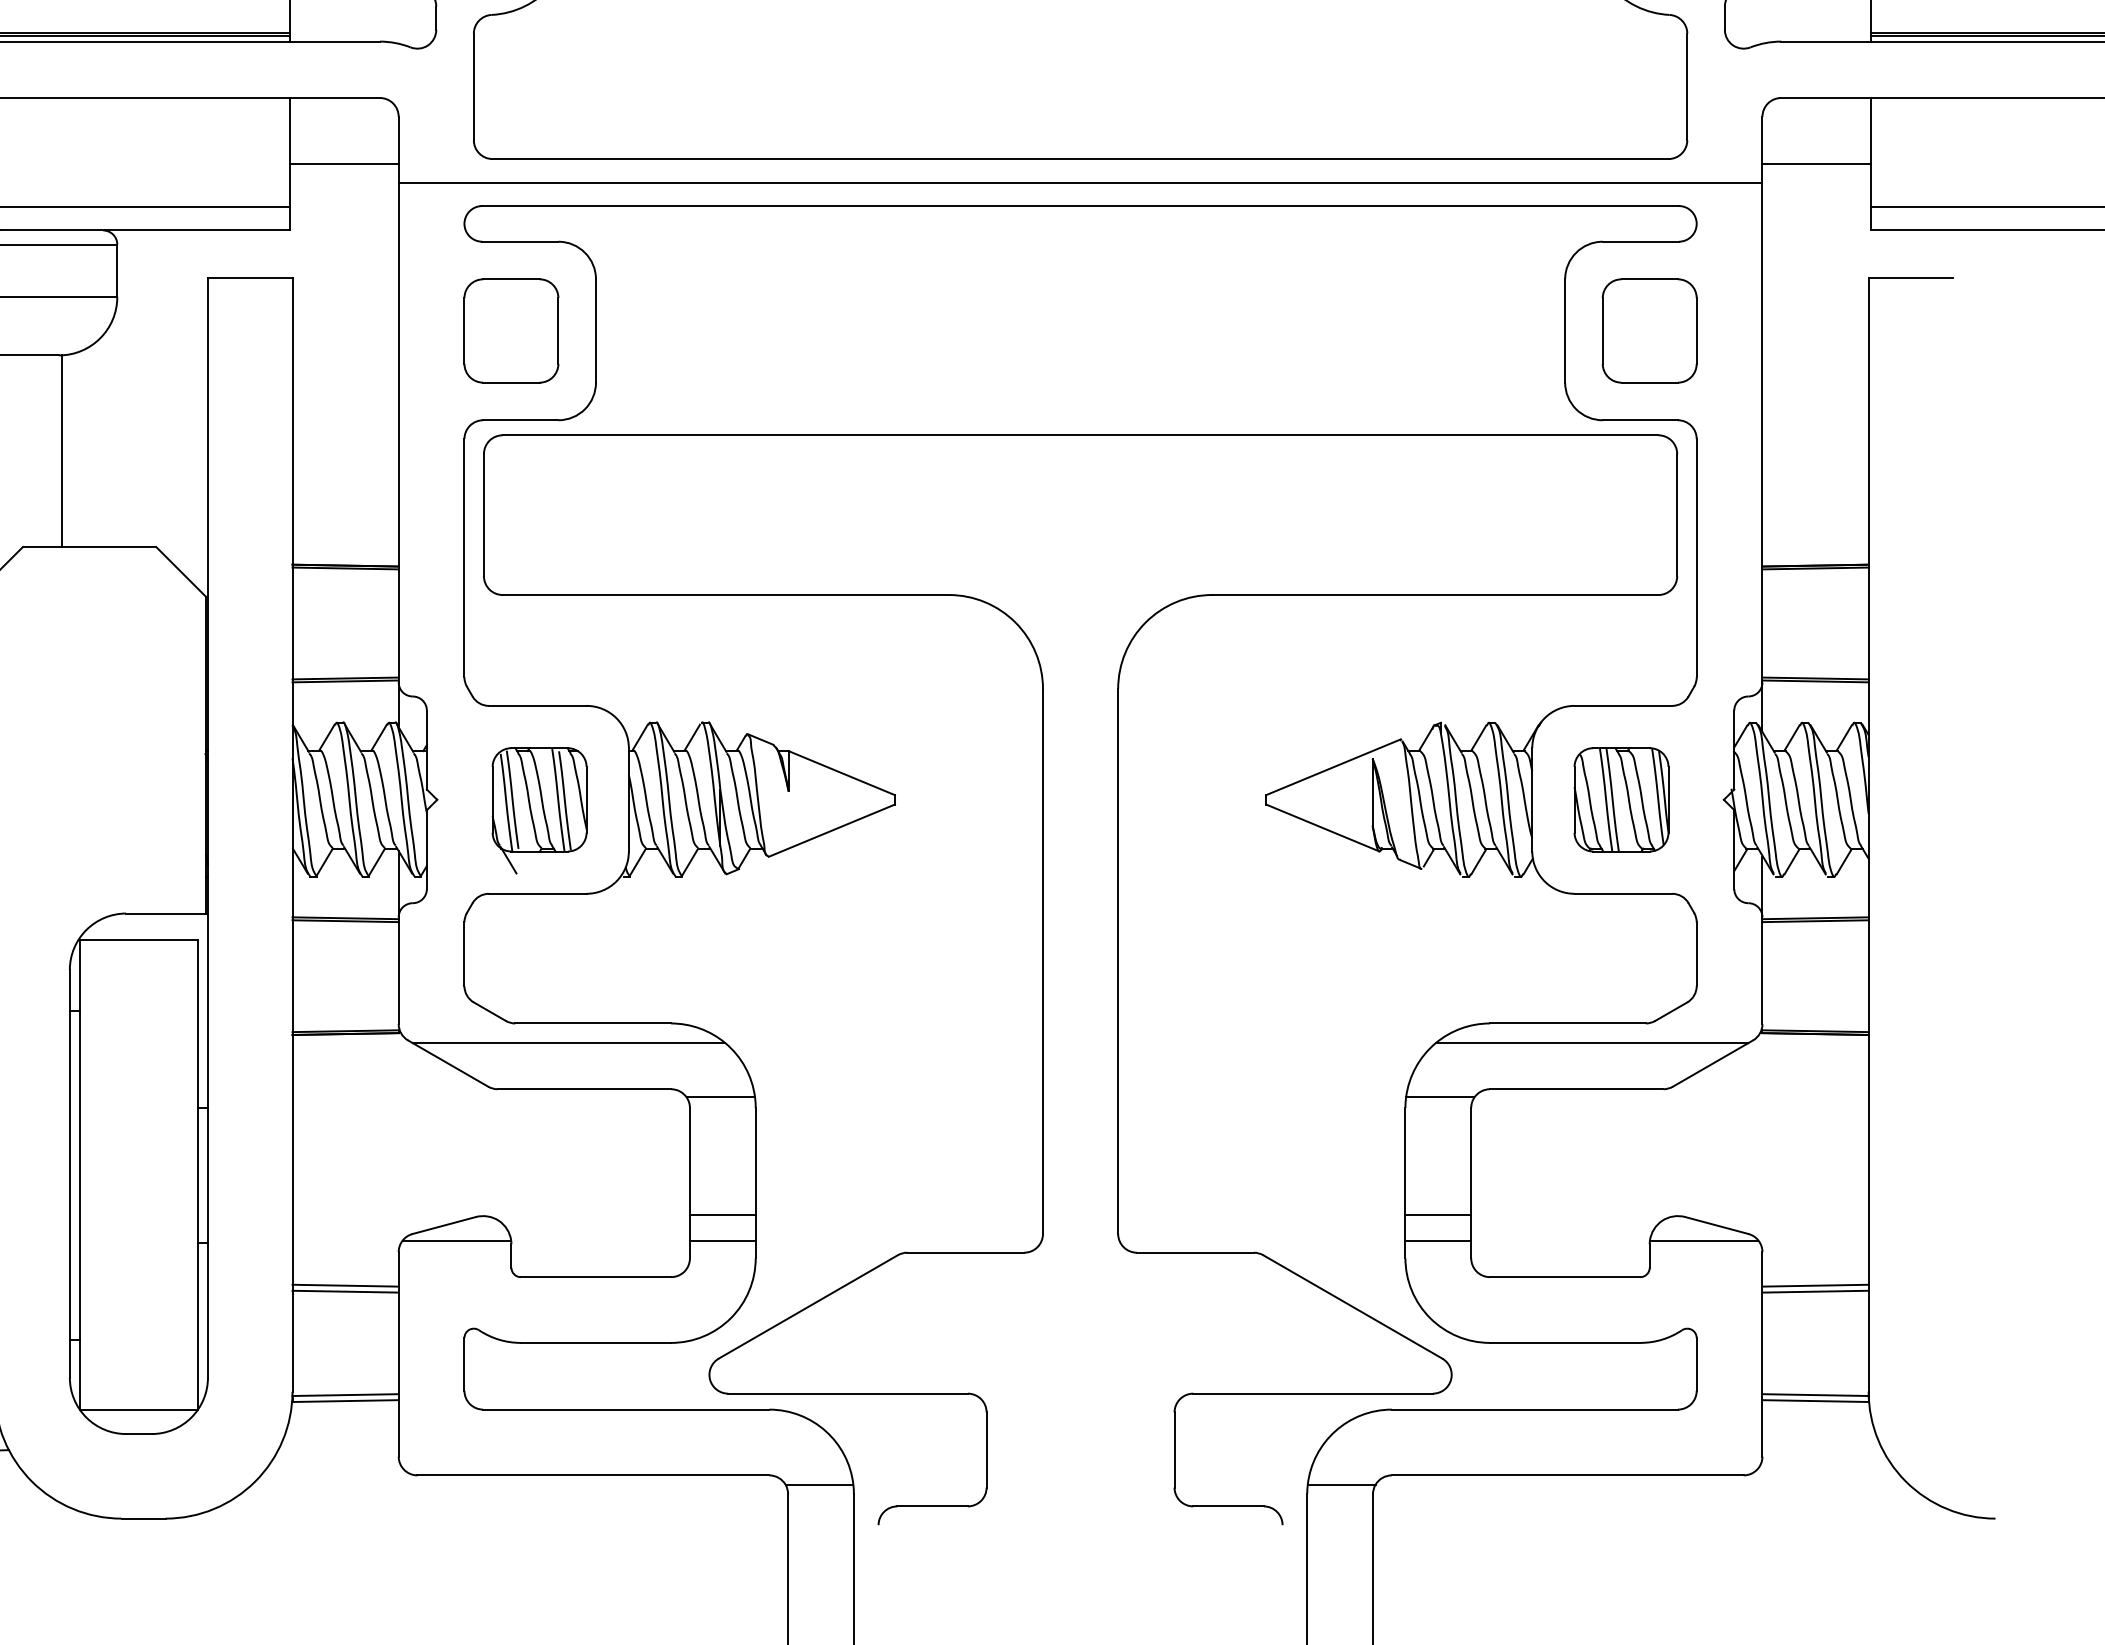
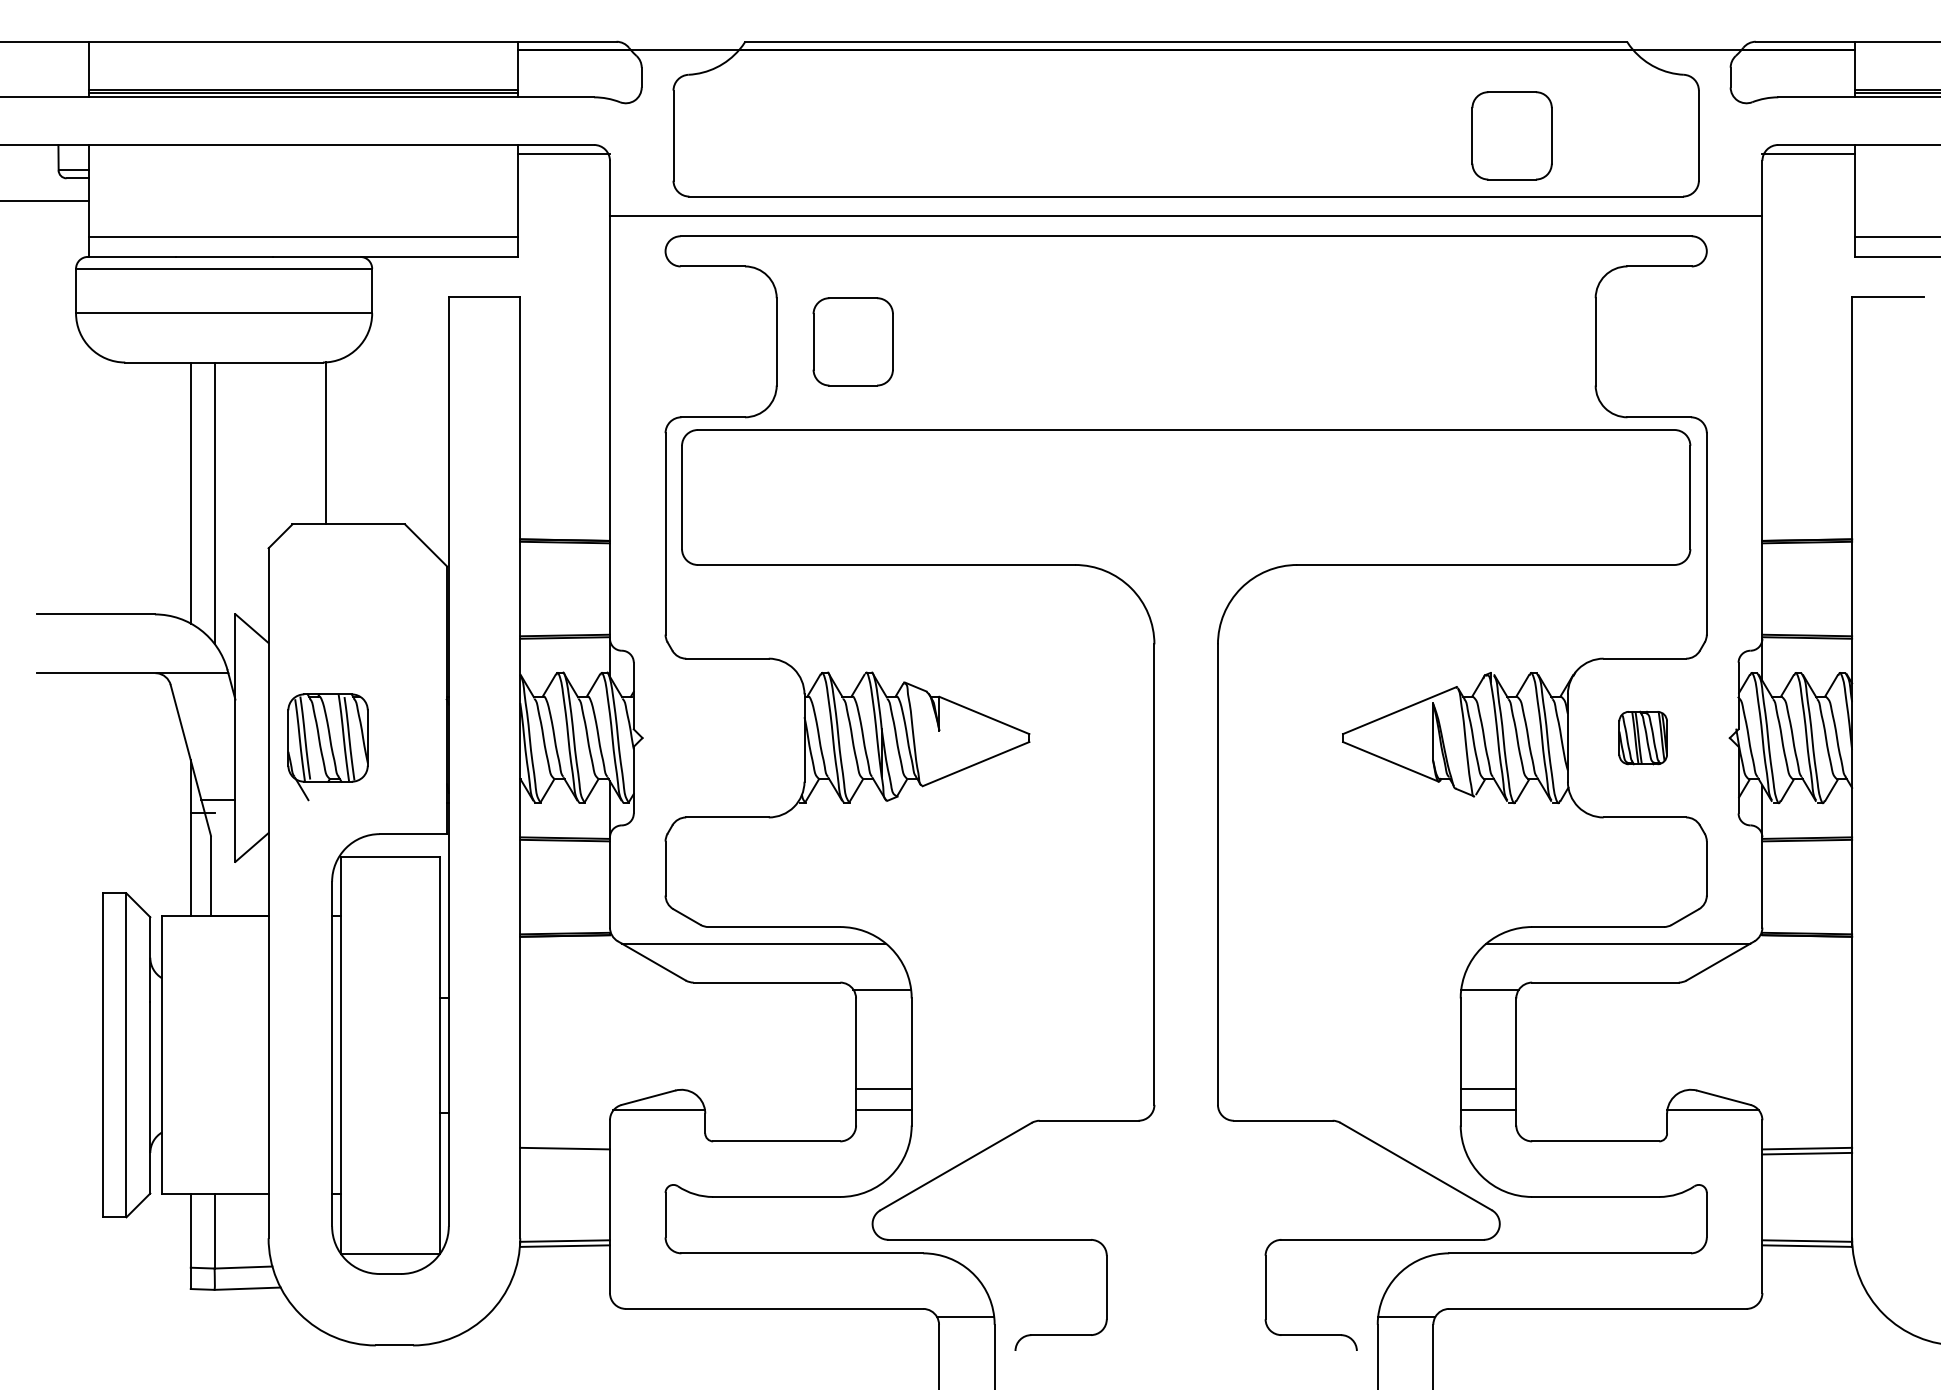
line: (343, 163) -> (563, 153), moved
line: (1817, 163) -> (1808, 153), moved
part: (510, 330) -> (852, 341), moved
part: (1648, 330) -> (1511, 135), moved
part: (1620, 799) -> (1642, 737), size x0.6
part: (538, 811) -> (327, 747), moved
line: (344, 1291) -> (564, 1153), removed

